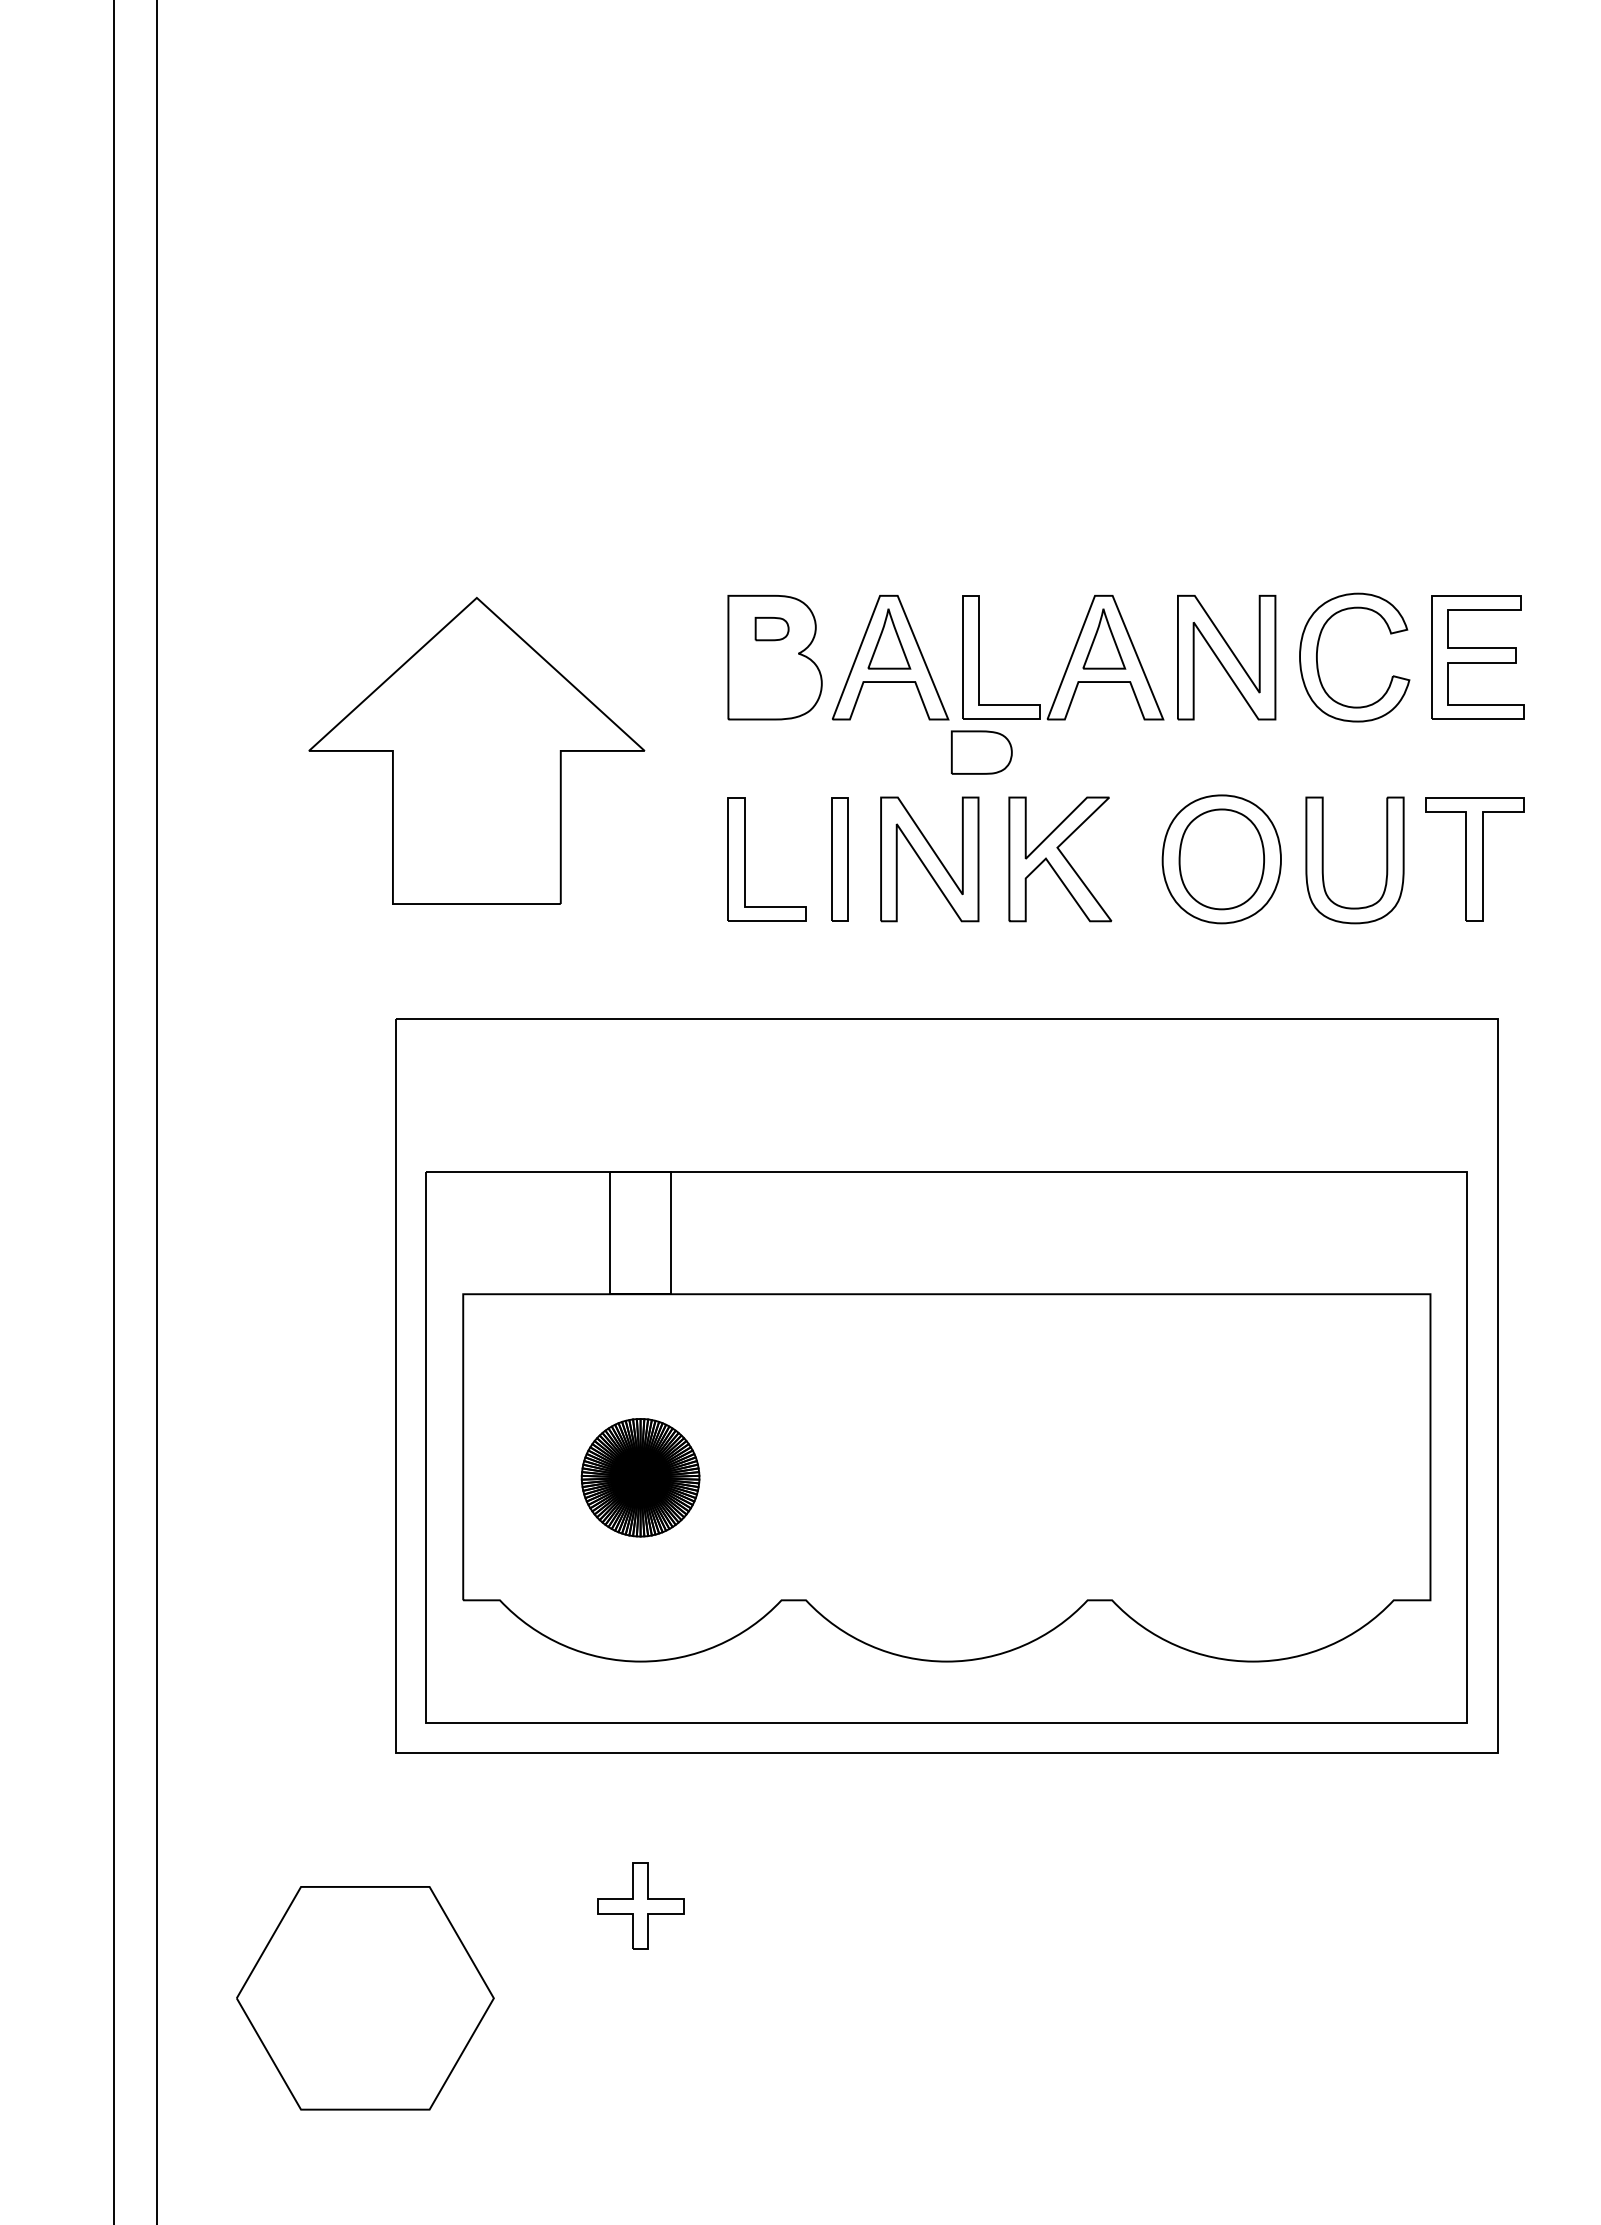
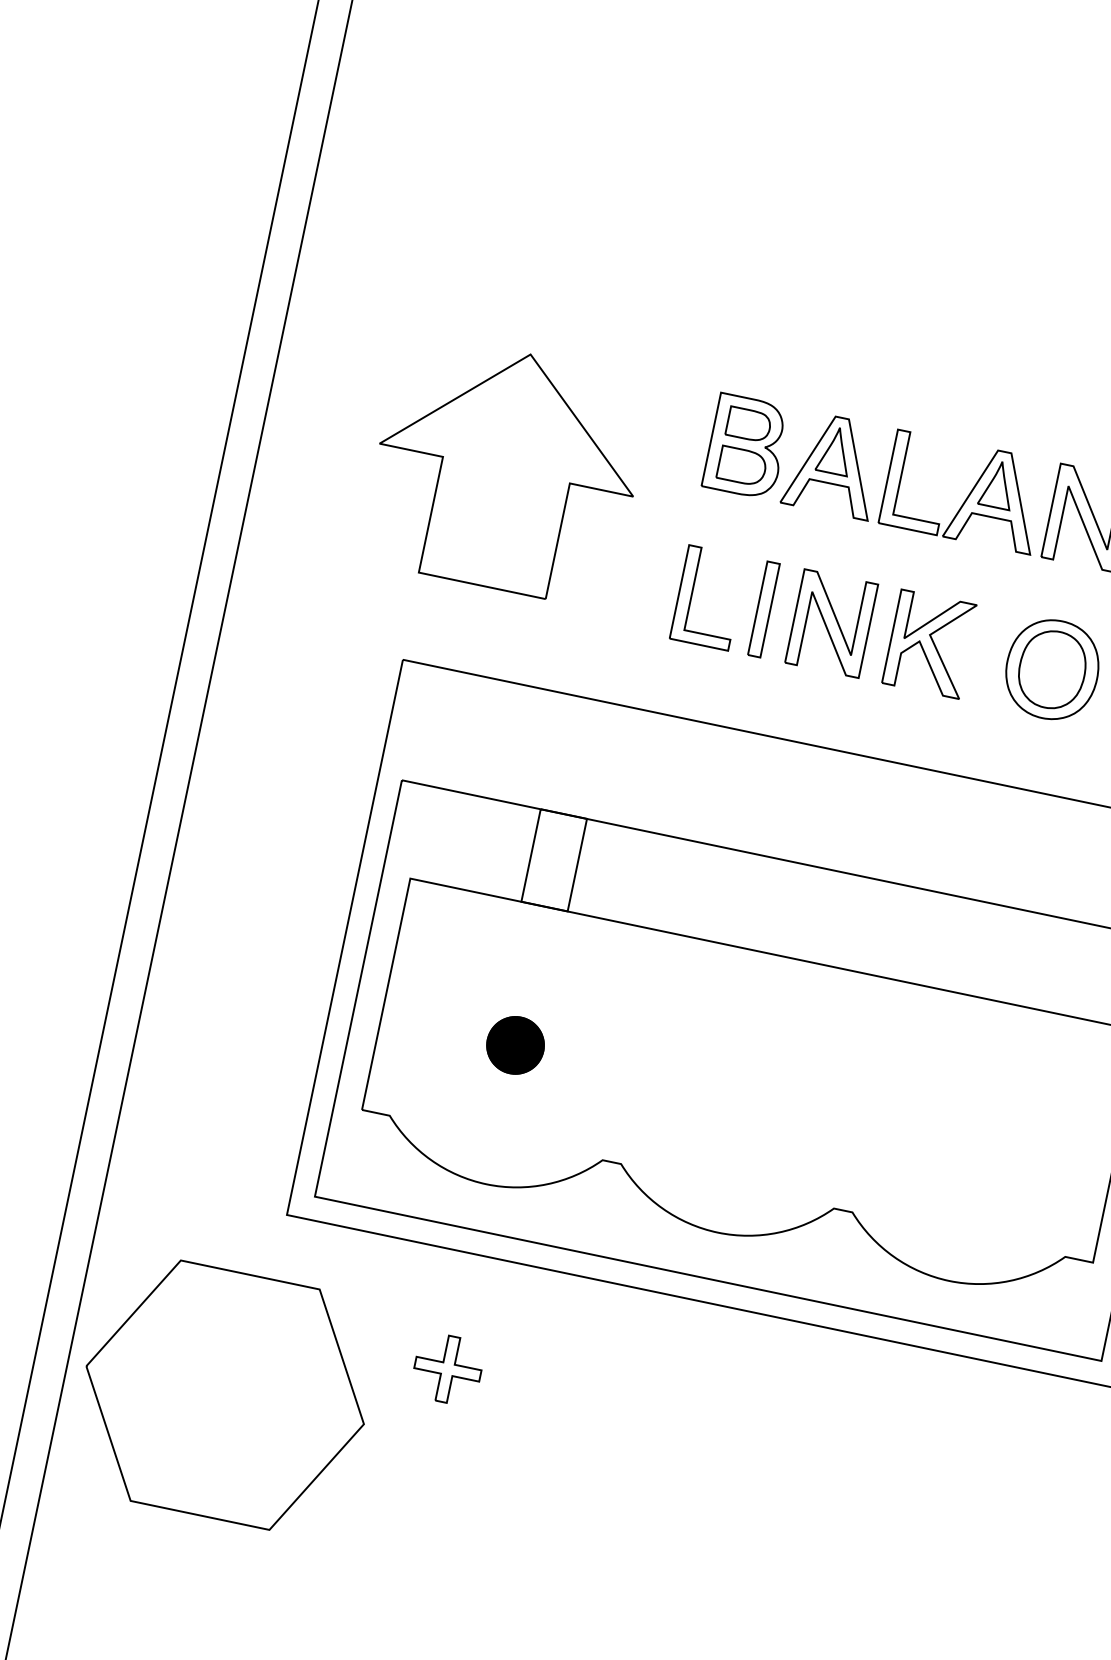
part: (771, 628) -> (748, 424), size x1.67
part: (981, 752) -> (742, 466), moved
part: (640, 1477) -> (515, 1045), size x0.62
part: (365, 1998) -> (225, 1395), size x1.43

